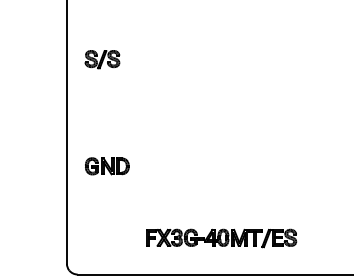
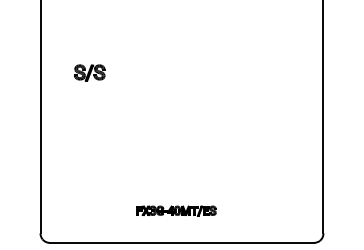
part: (102, 59) -> (89, 72), moved
part: (106, 166) -> (75, 147), removed
part: (221, 237) -> (176, 210), size x0.6

